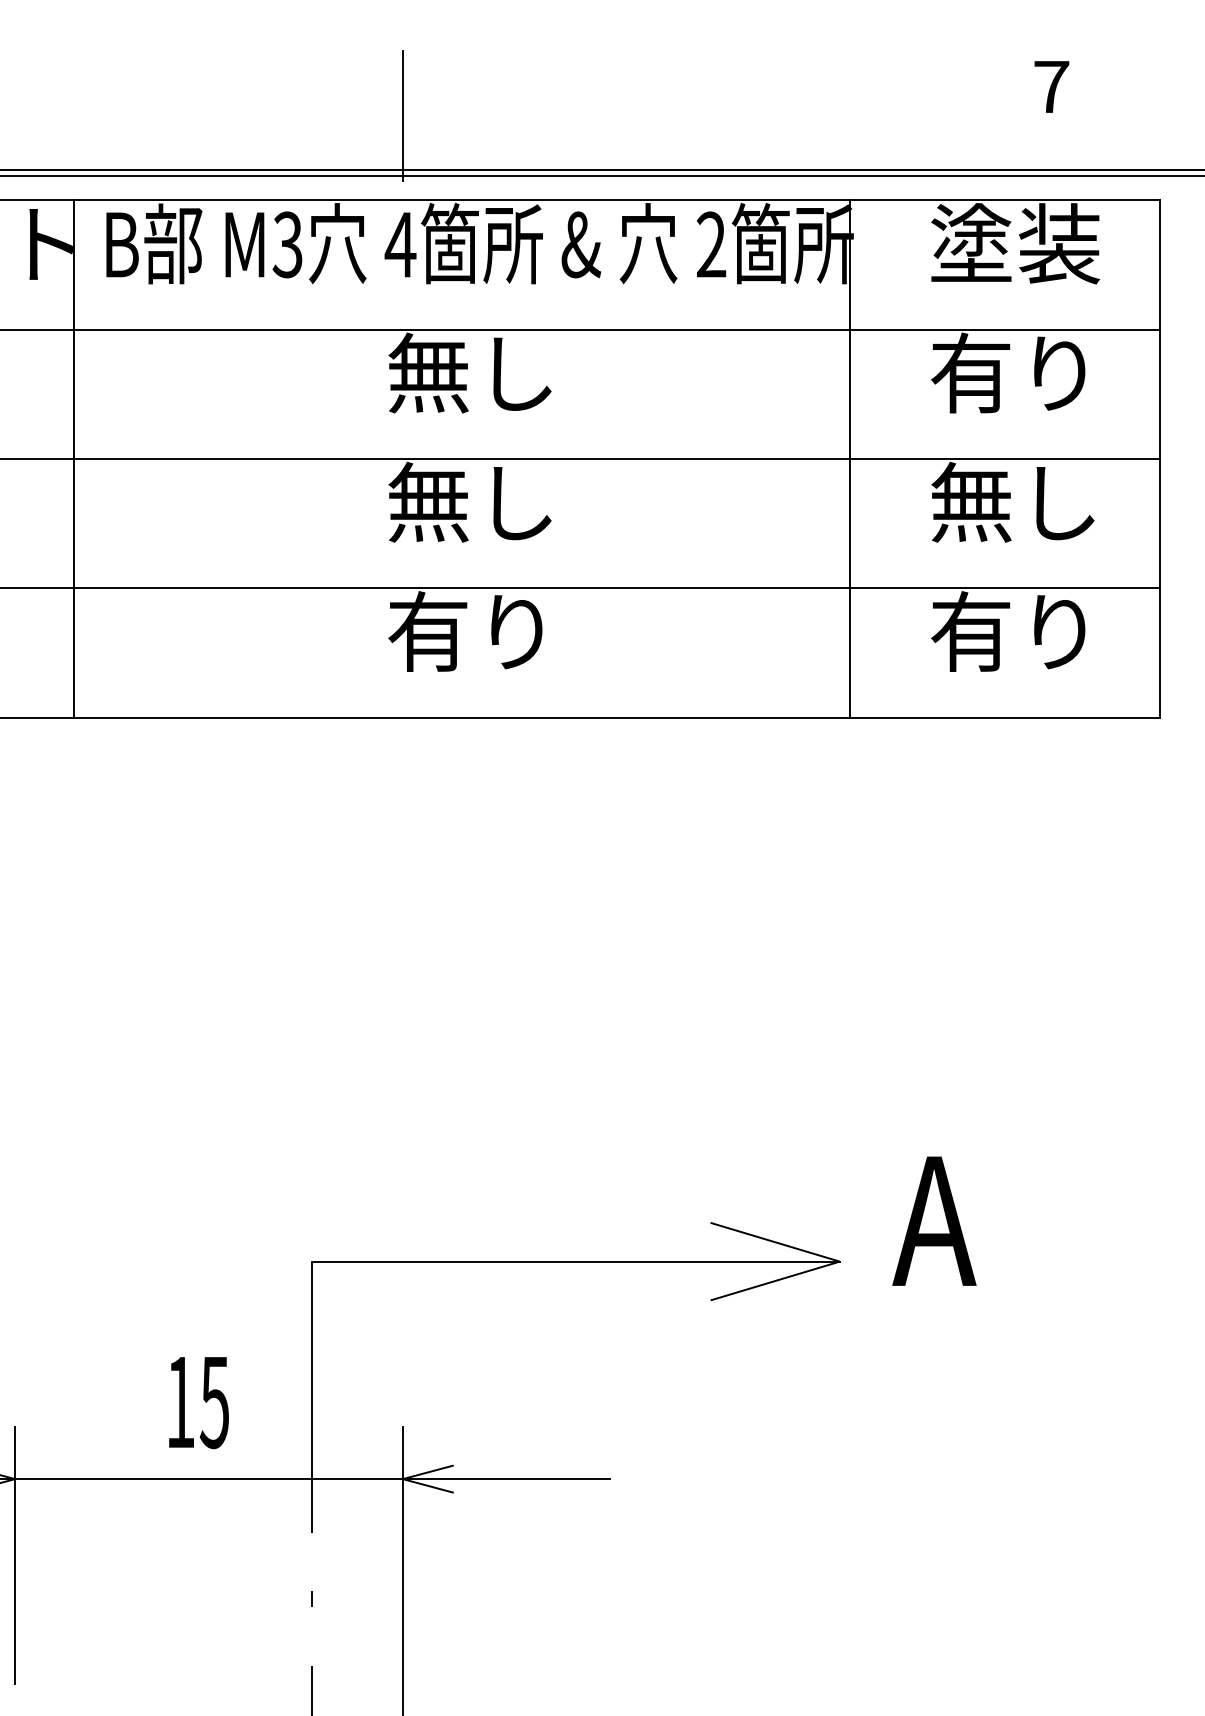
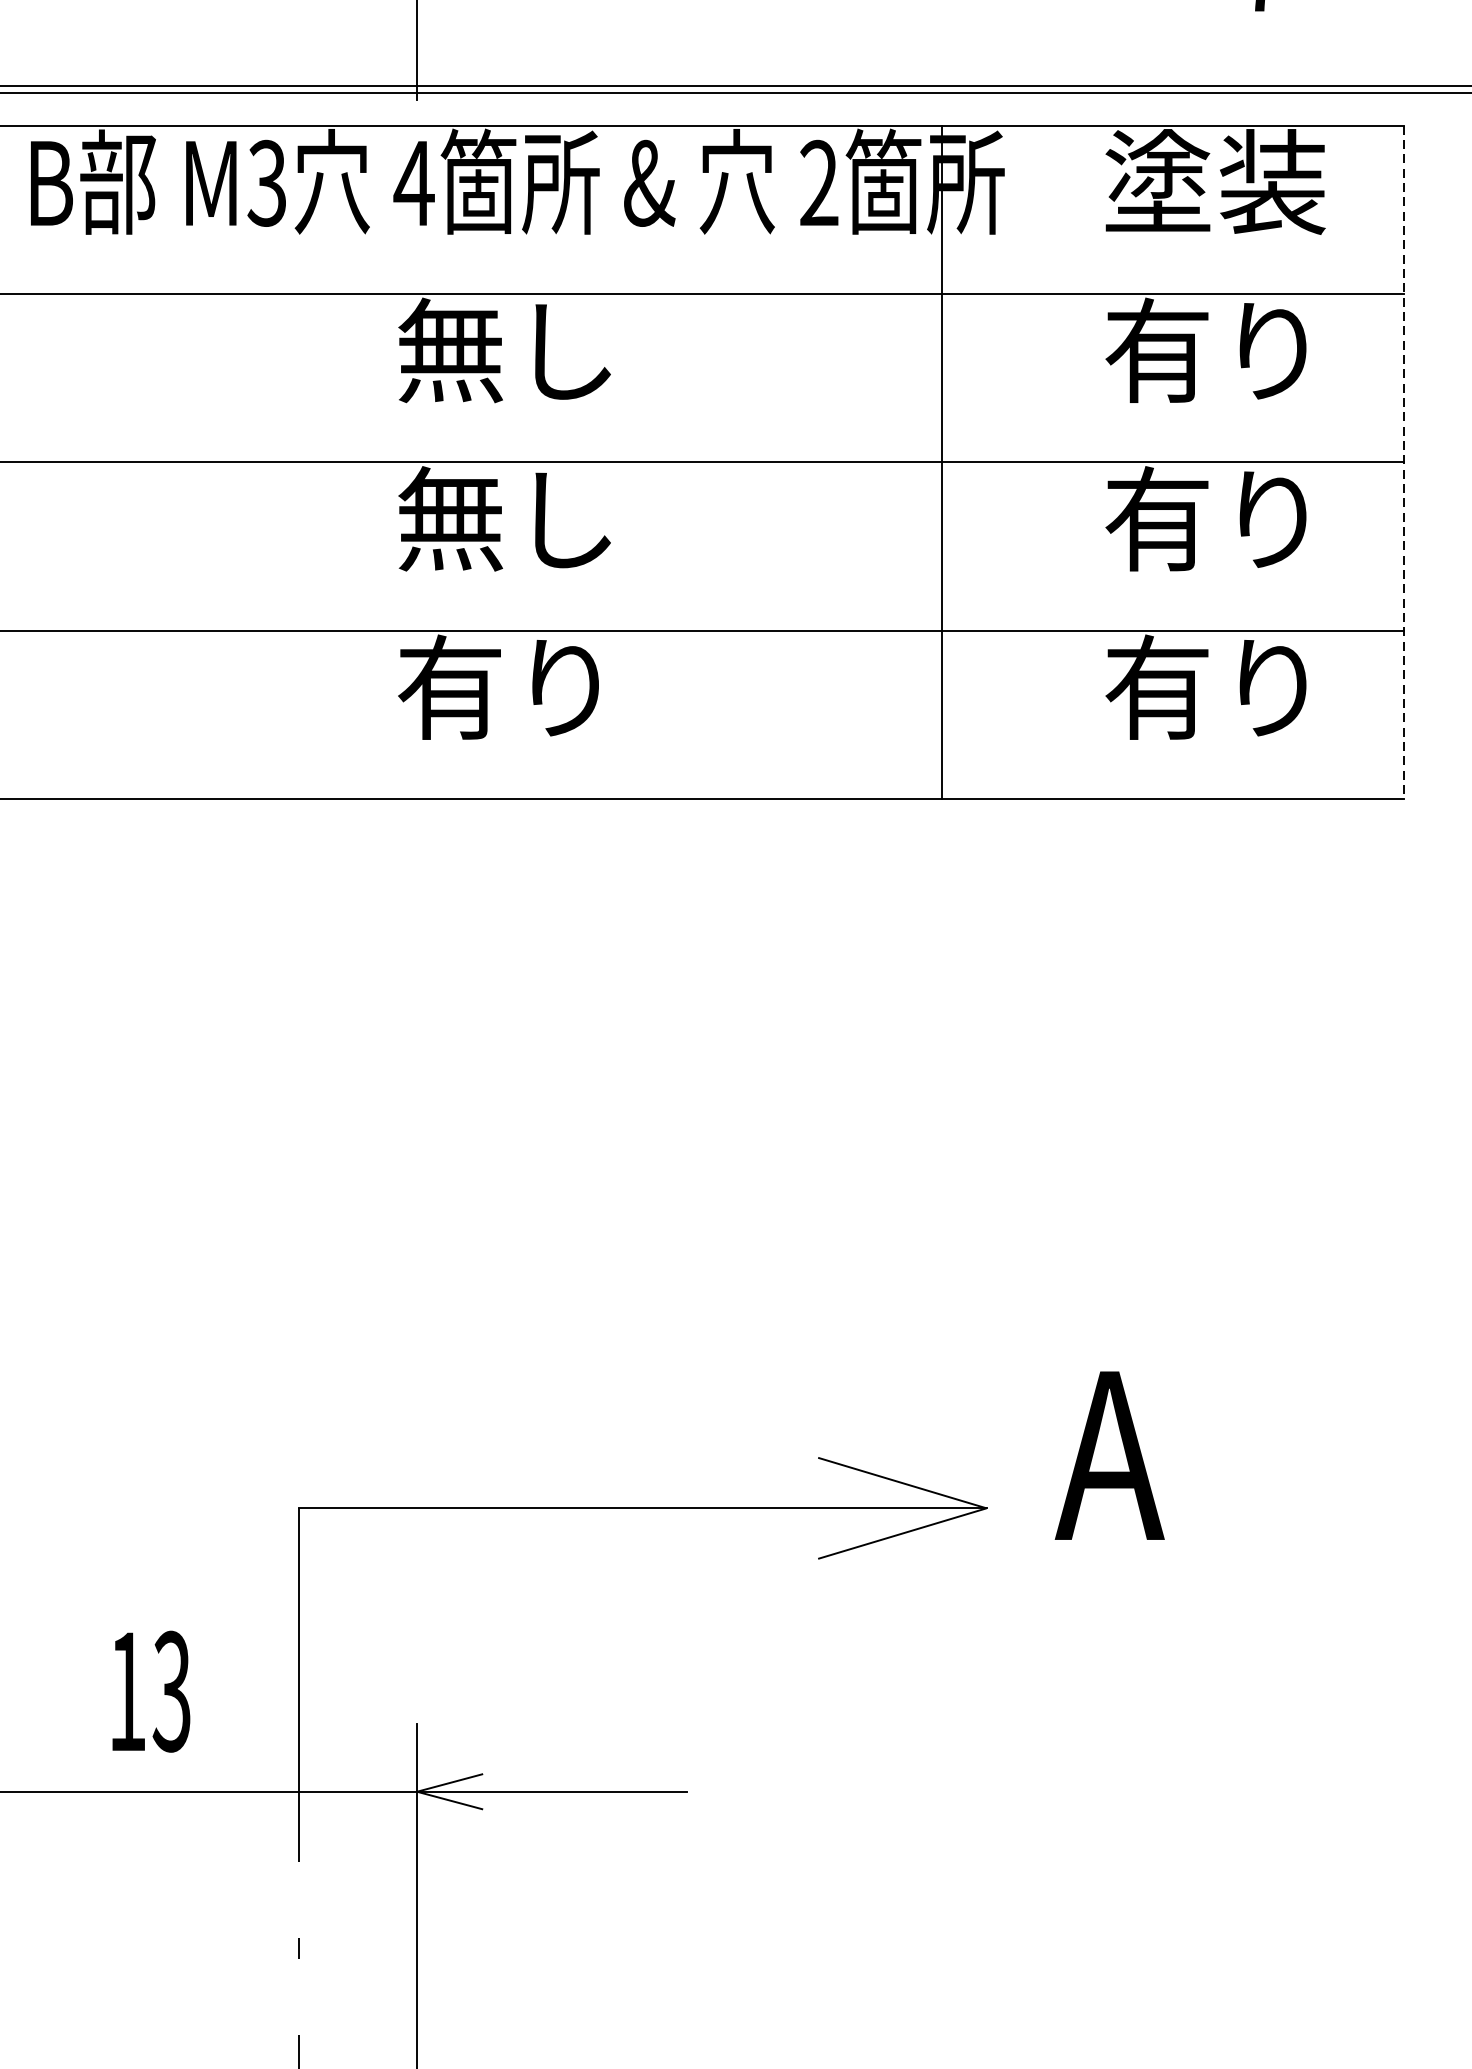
line: (849, 458) -> (941, 461), moved
line: (1160, 459) -> (1404, 463), solid -> dashed
text: (1012, 501) -> (1211, 517), 無し -> 有り
text: (213, 1401) -> (170, 1690), 15 -> 13

